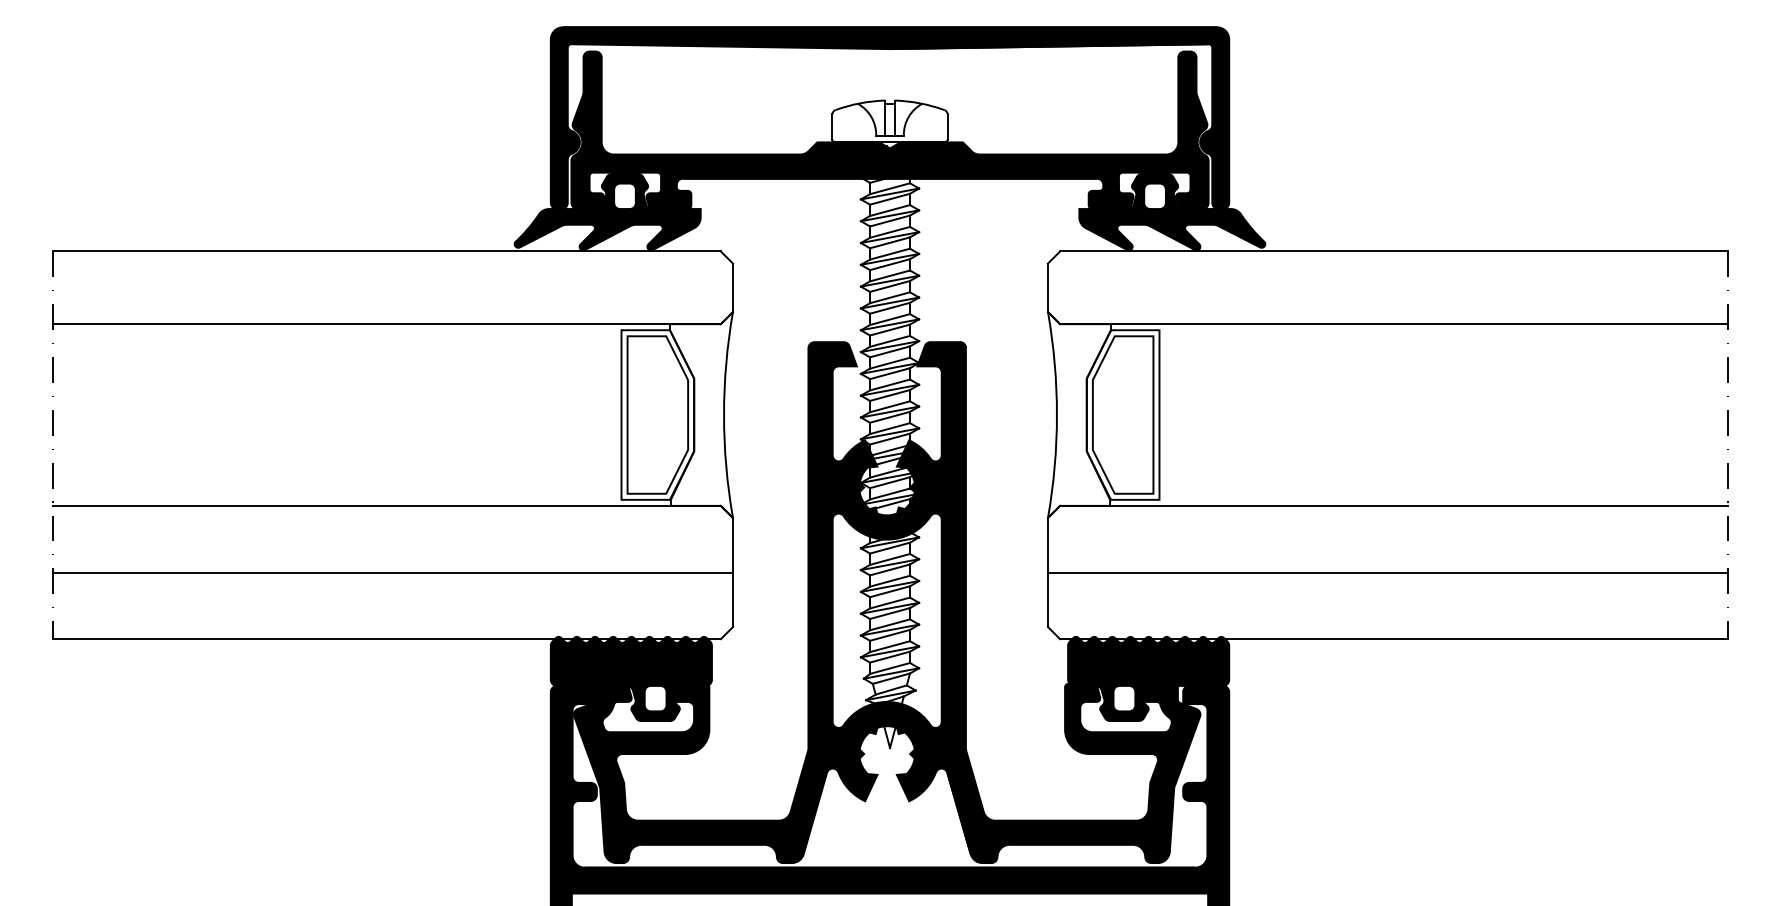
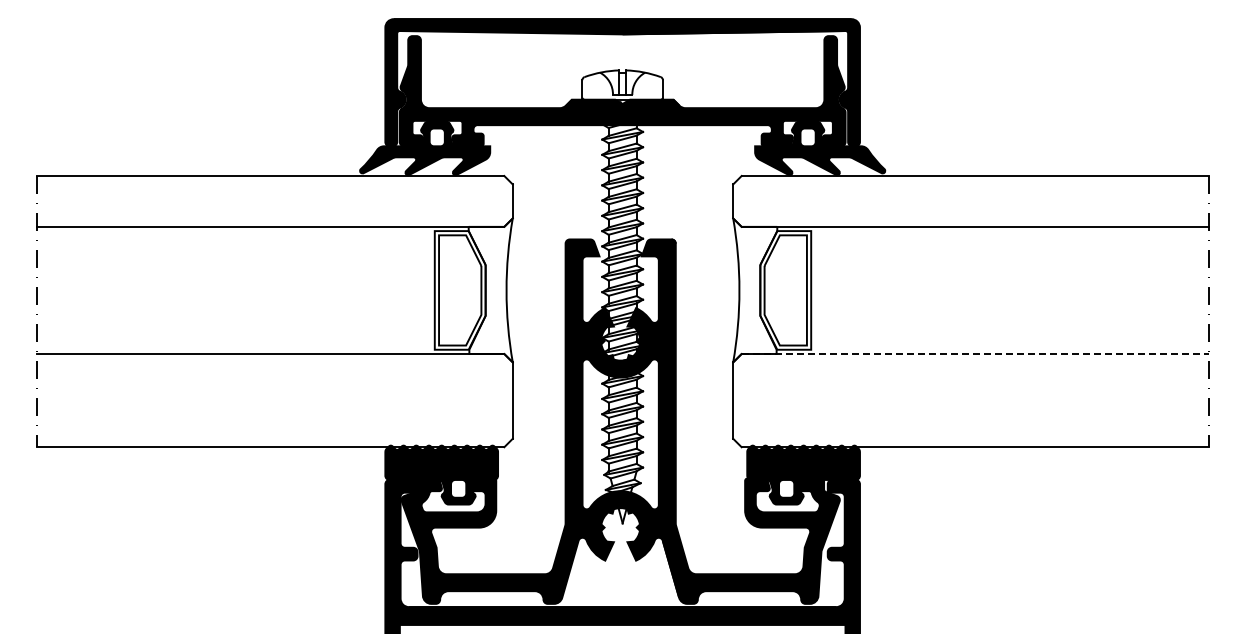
line: (1394, 506) -> (975, 354), solid -> dashed
line: (392, 572) -> (274, 400), removed
line: (1387, 572) -> (970, 400), removed

